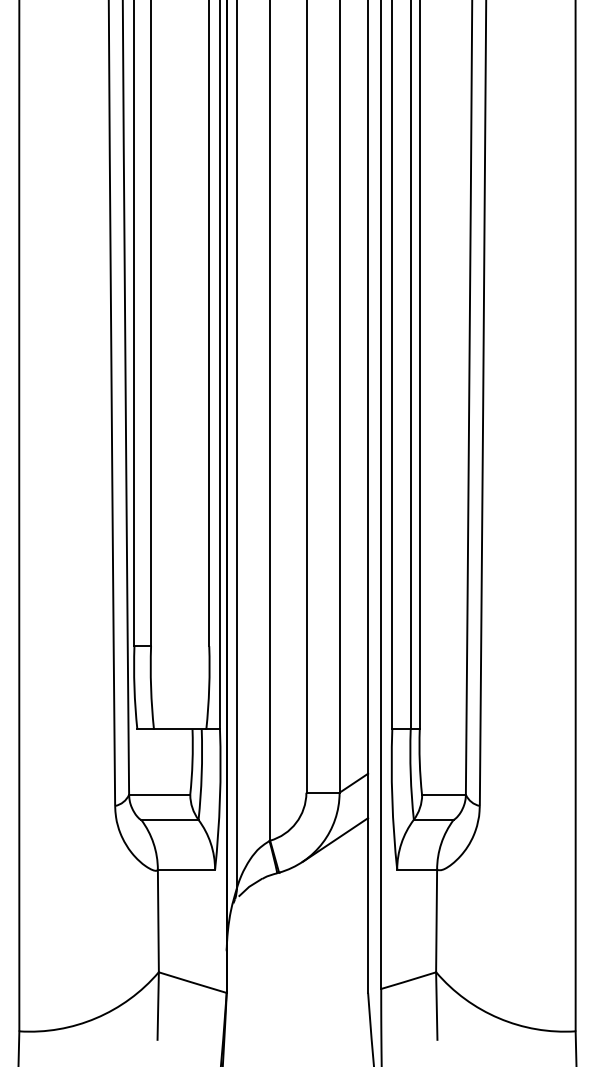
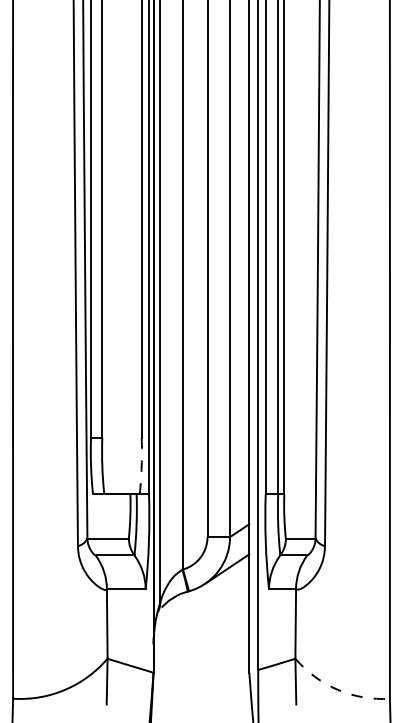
arc: (208, 688) -> (141, 466), solid -> dashed
arc: (498, 1017) -> (337, 689), solid -> dashed

